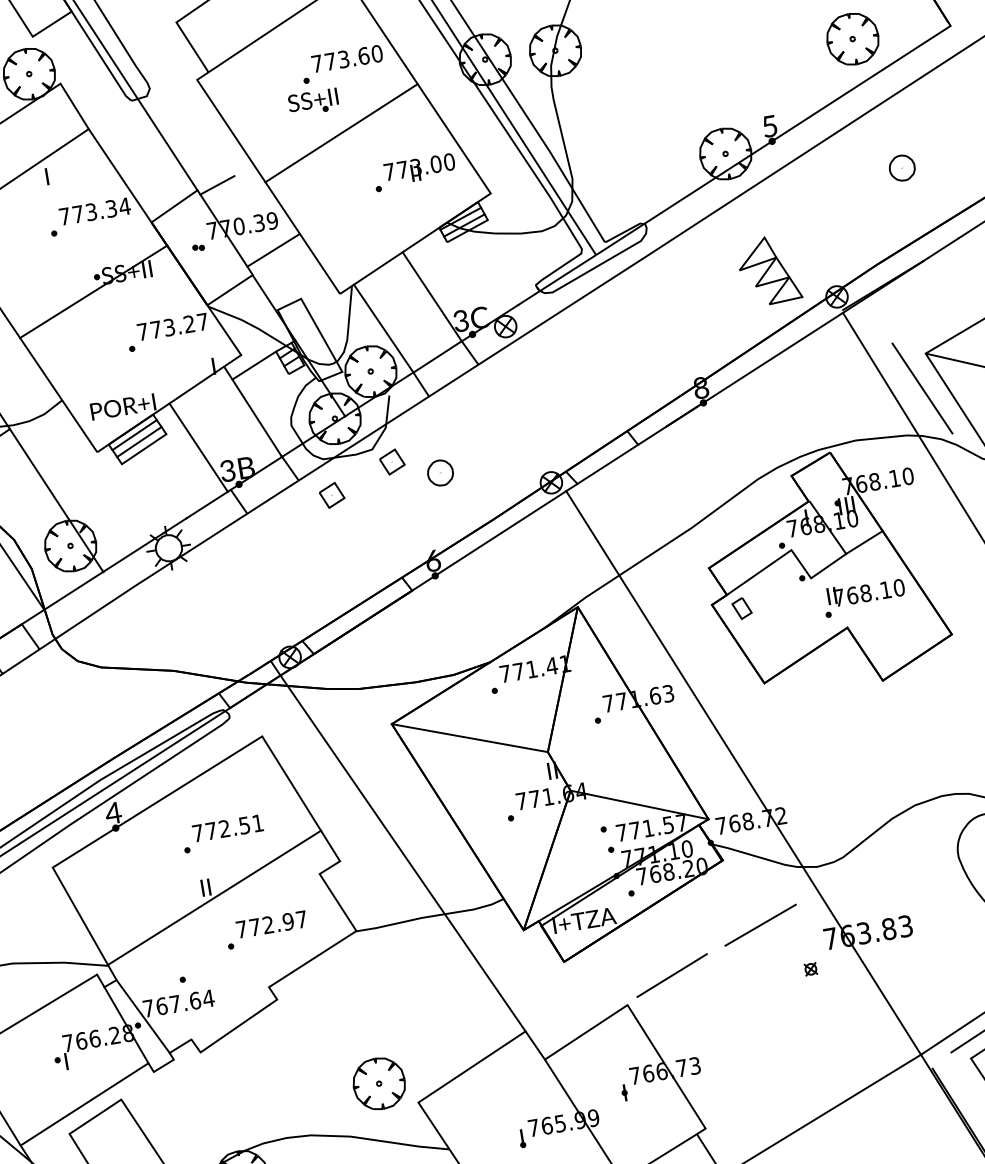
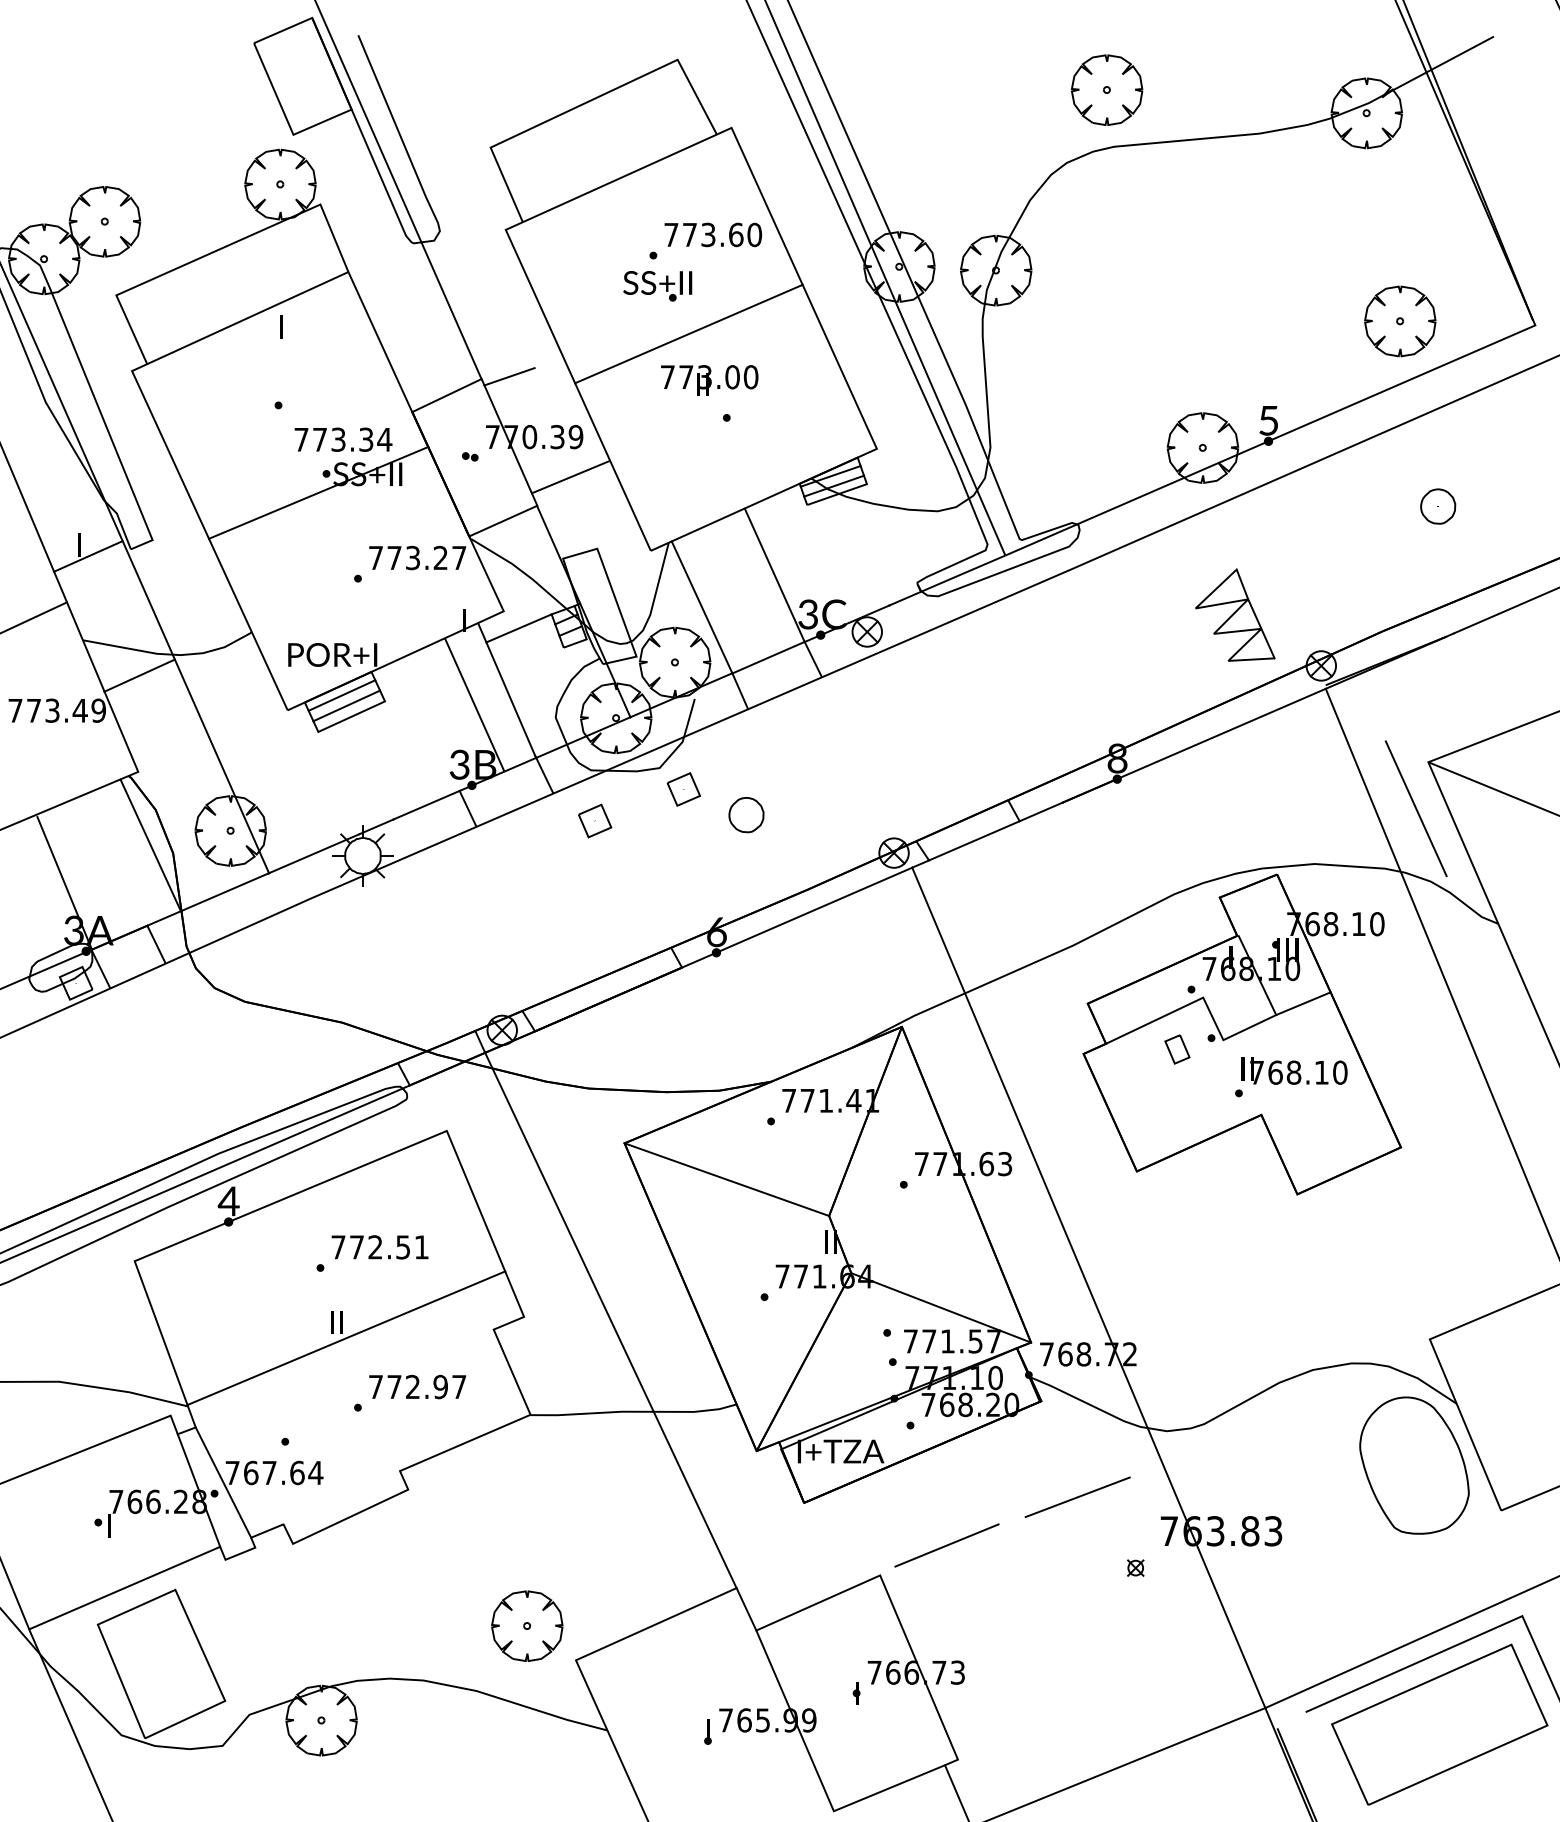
text: (419, 169) -> (709, 380), moved
text: (95, 211) -> (343, 439), moved
line: (198, 447) -> (474, 704), moved
part: (742, 608) -> (1177, 1049), moved

